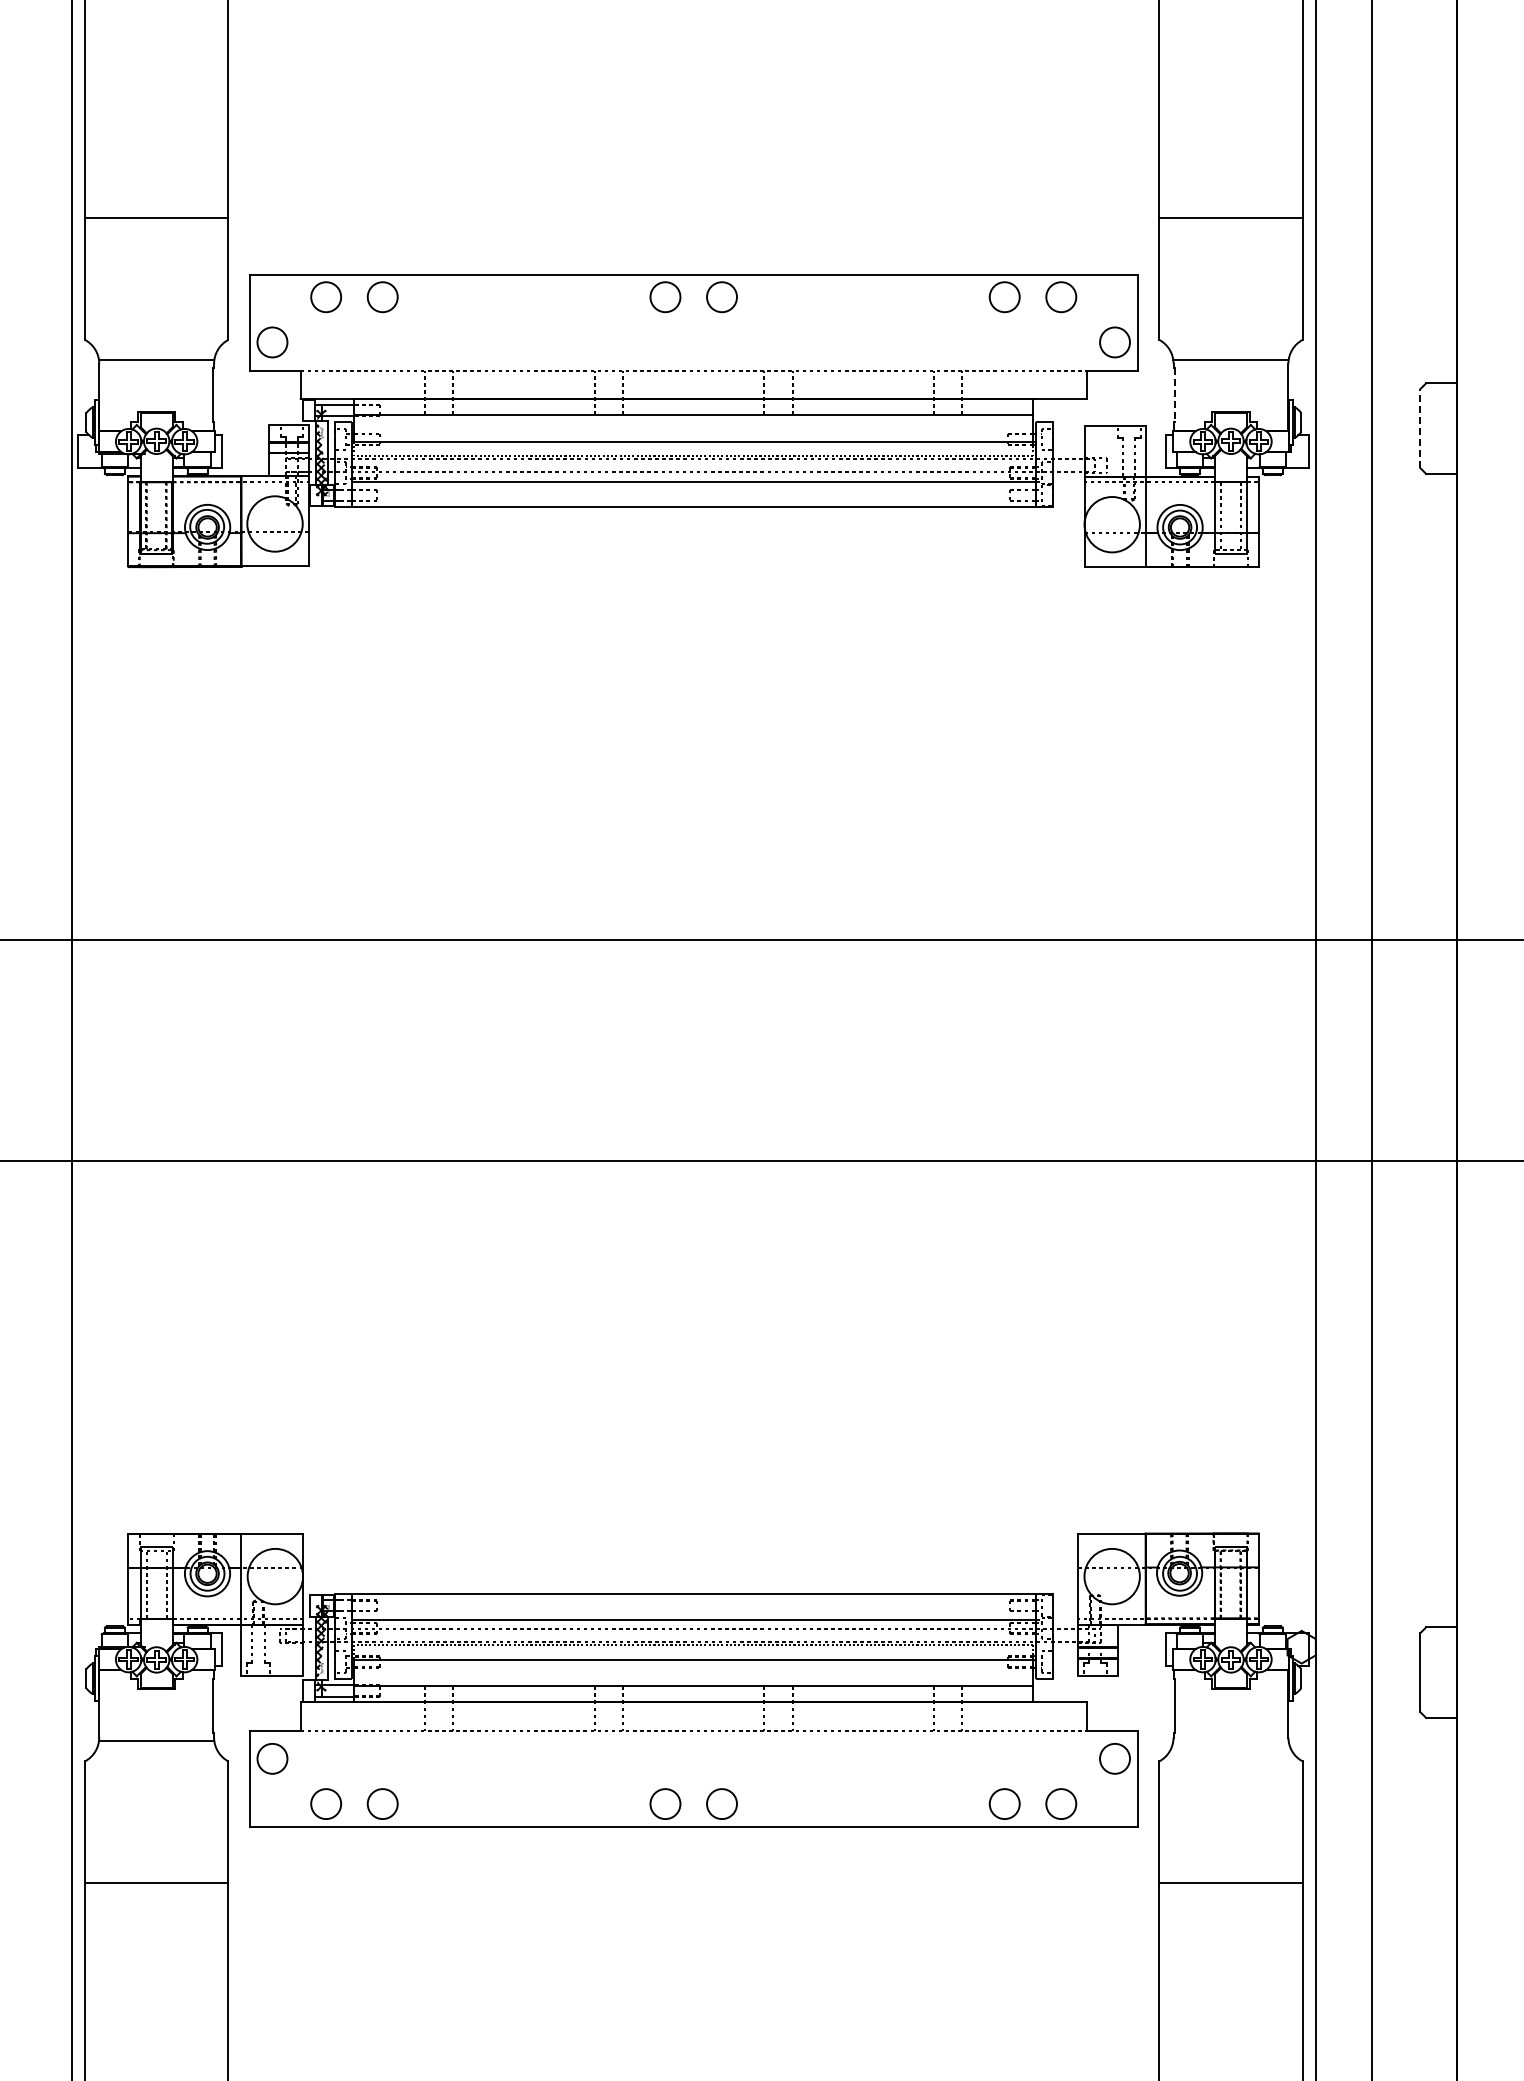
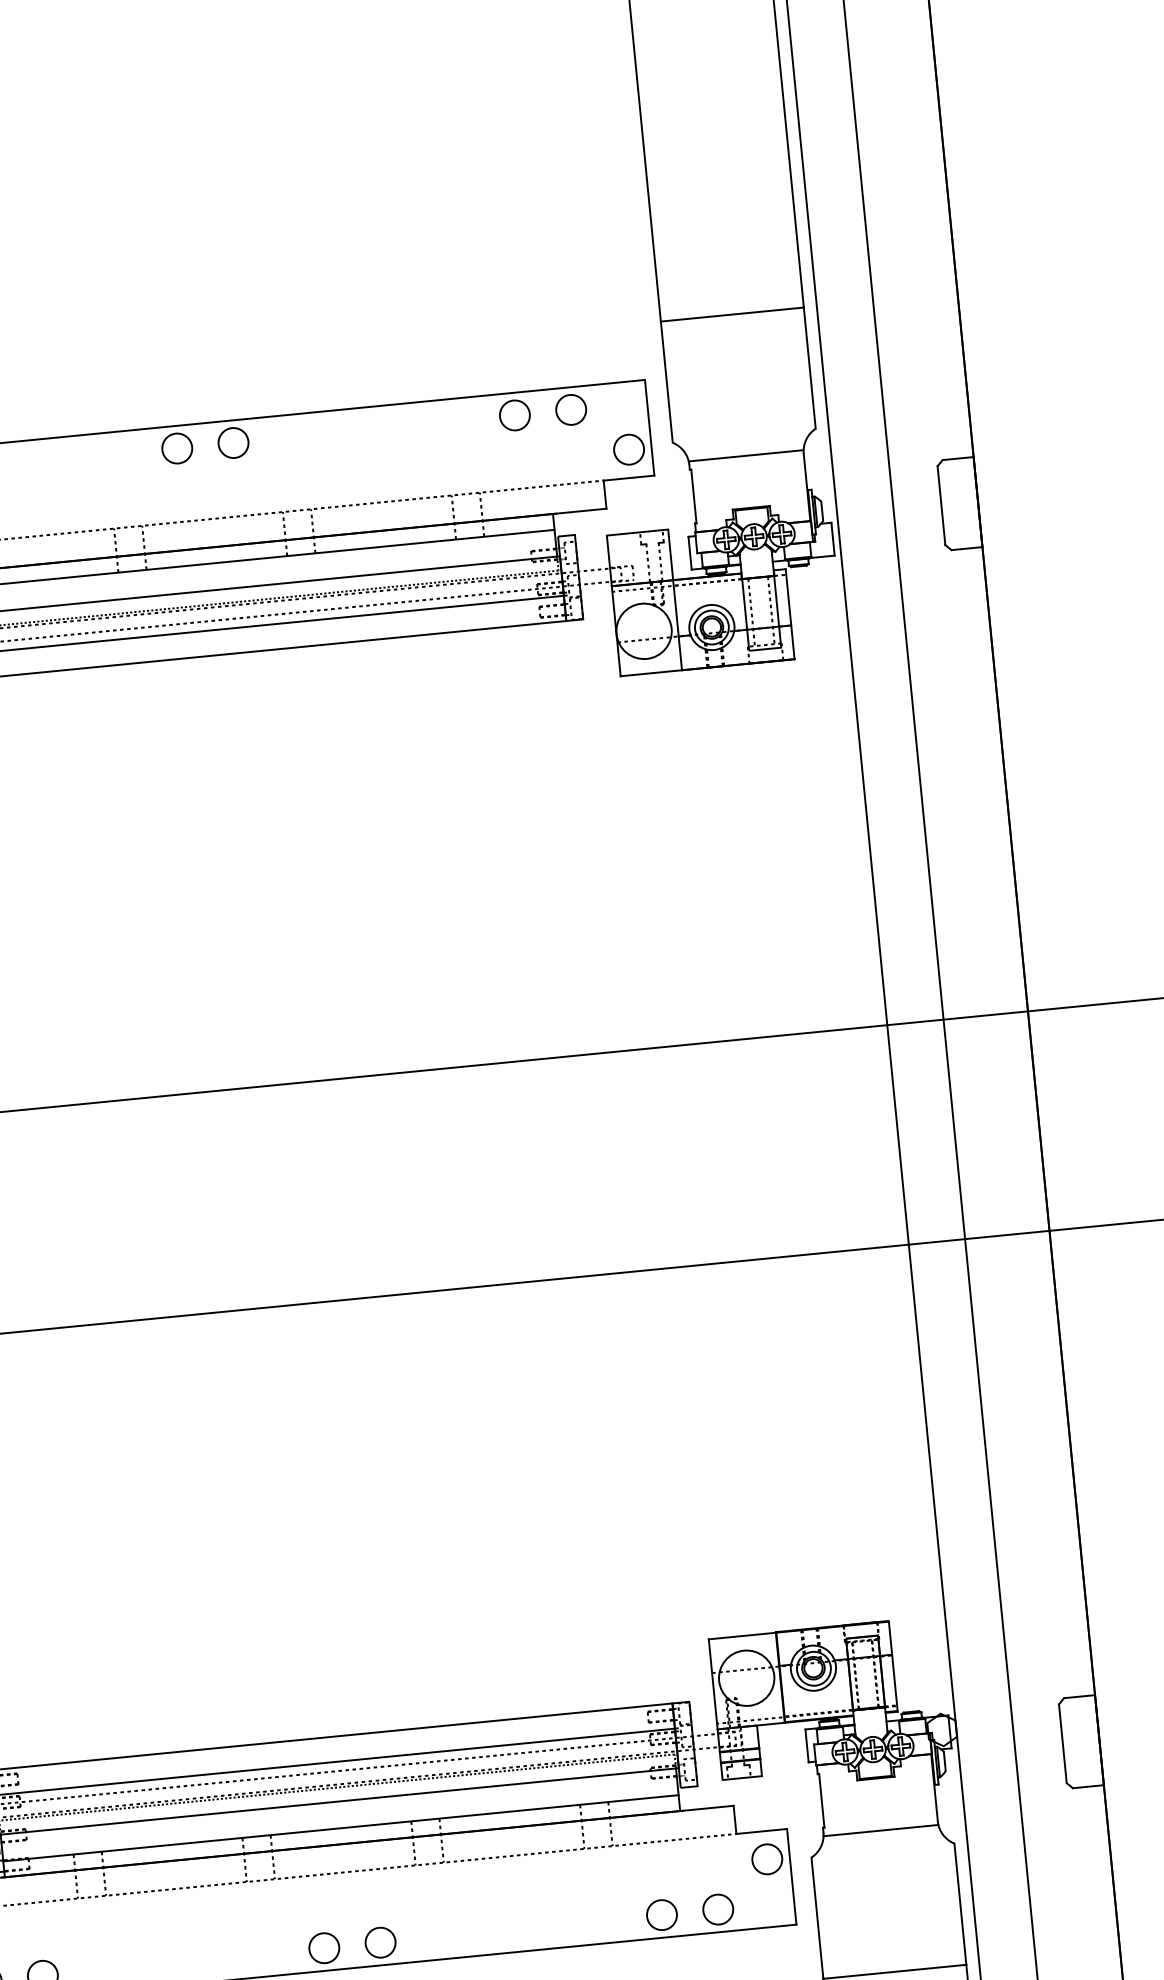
line: (1174, 395) -> (693, 496), dashed -> solid
line: (1420, 428) -> (941, 505), dashed -> solid
line: (1230, 1741) -> (880, 1830), added

